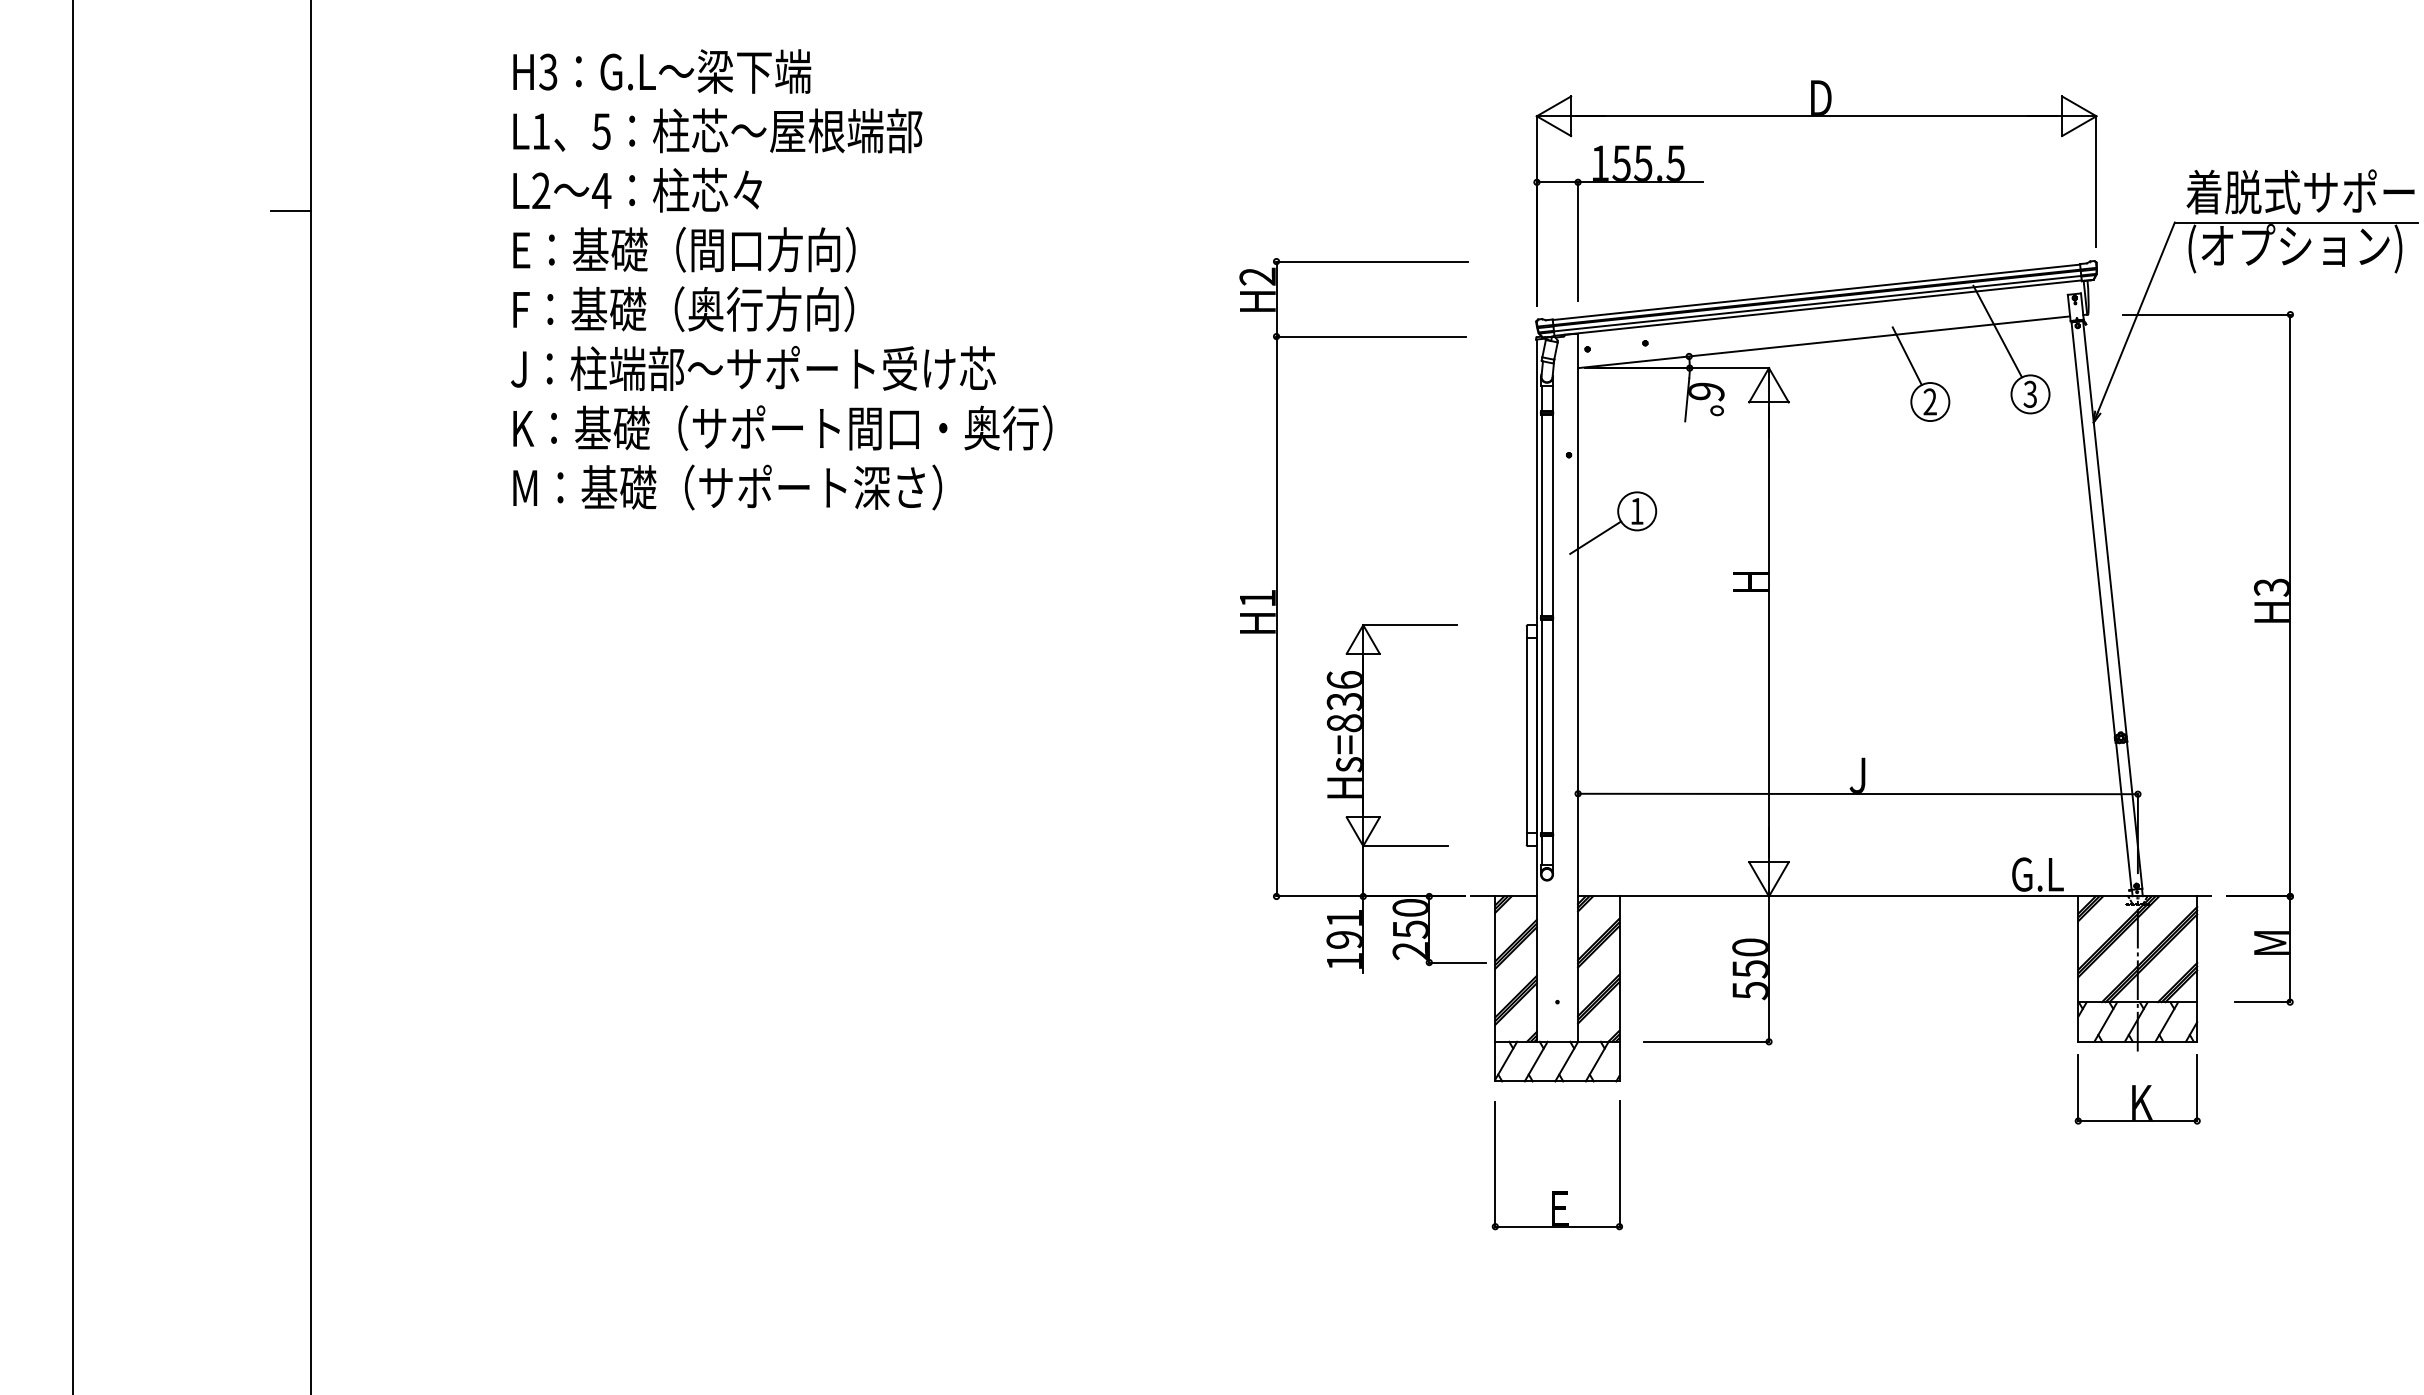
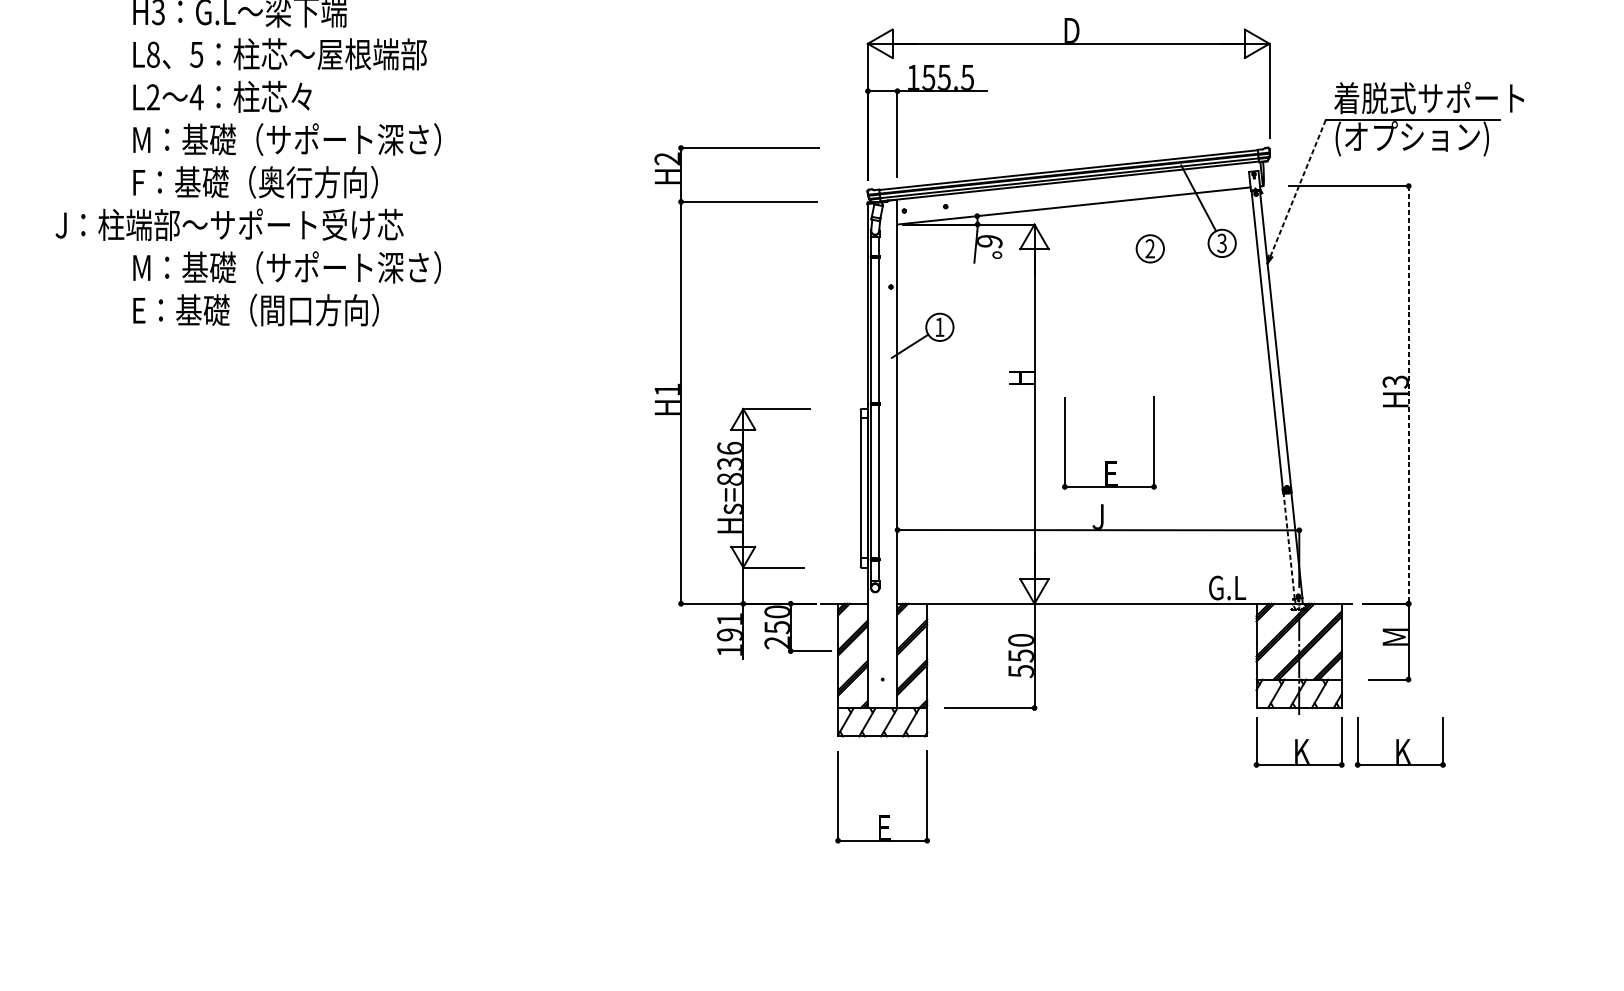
text: (541, 131) -> (153, 54), L1 -> L8
text: (729, 249) -> (288, 139), E：基礎（間口方向） -> M：基礎（サポート深さ）
line: (2136, 317) -> (1298, 188), solid -> dashed
line: (1906, 356) -> (1133, 216), removed
text: (753, 367) -> (229, 224), moved
text: (784, 427) -> (327, 267), K：基礎（サポート間口・奥行） -> M：基礎（サポート深さ）
text: (729, 487) -> (288, 310), M：基礎（サポート深さ） -> E：基礎（間口方向）
line: (2290, 605) -> (1408, 394), solid -> dashed
part: (1872, 698) -> (1108, 461), added
line: (2123, 815) -> (1288, 545), solid -> dashed
part: (2278, 1089) -> (1400, 742), added

